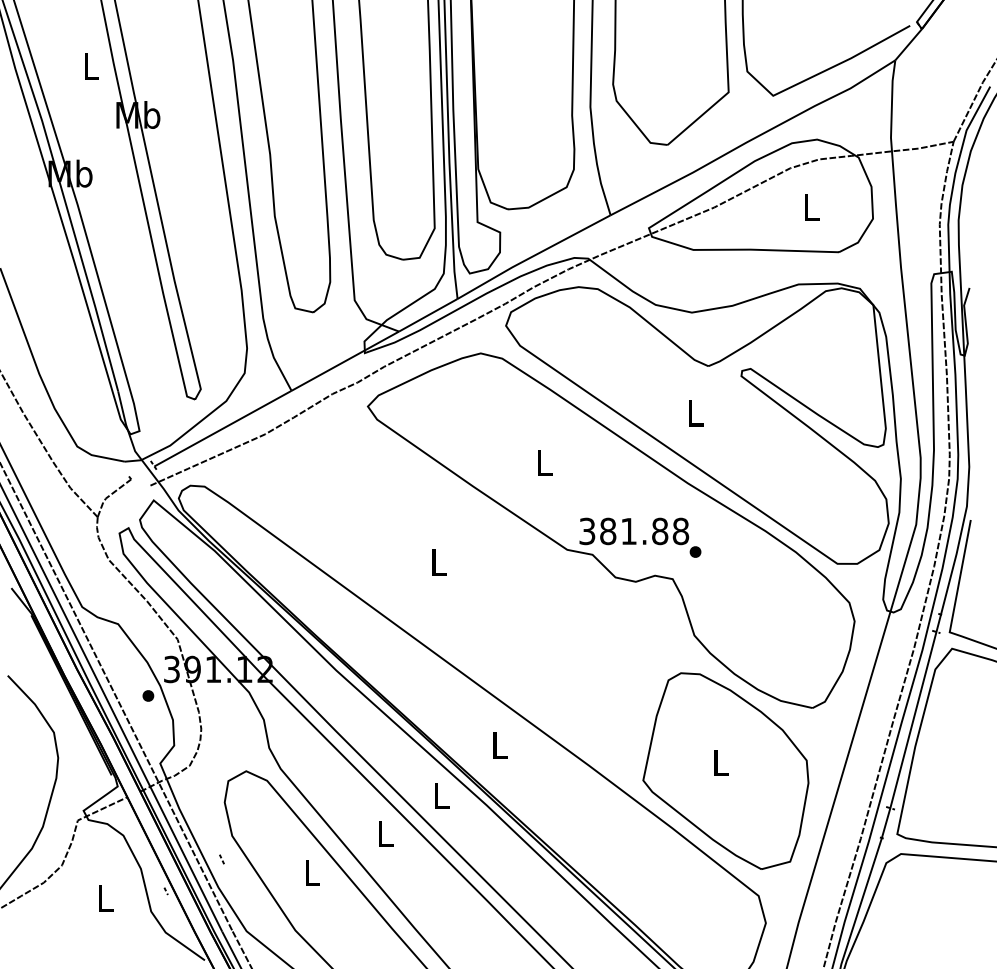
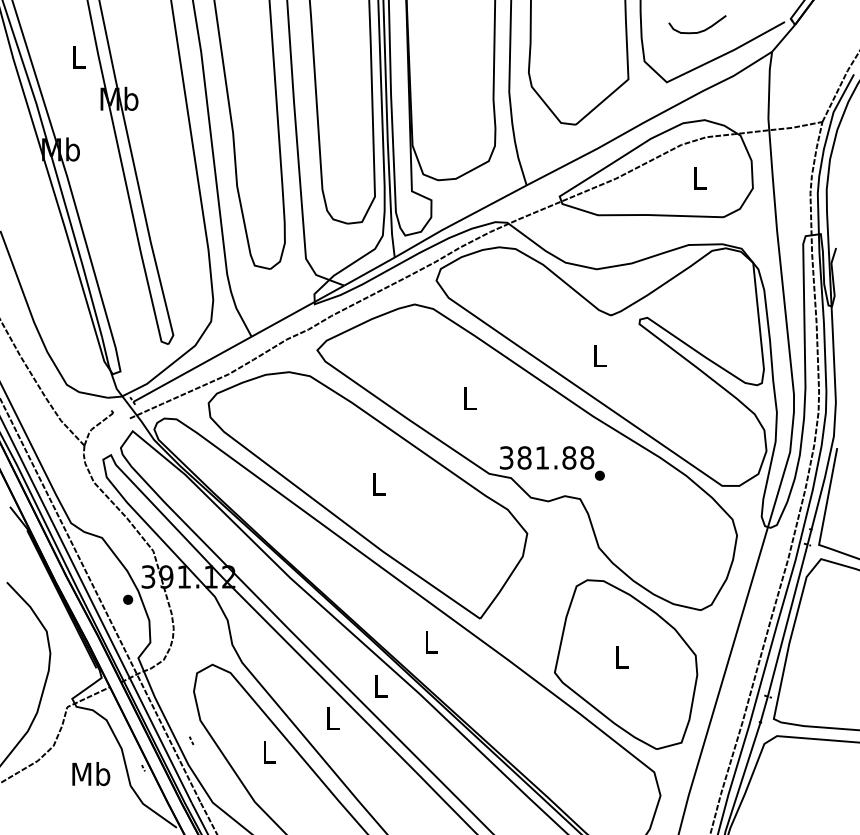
part: (810, 36) -> (699, 31), added
part: (426, 574) -> (367, 495), added
text: (105, 897) -> (91, 773), L -> Mb

